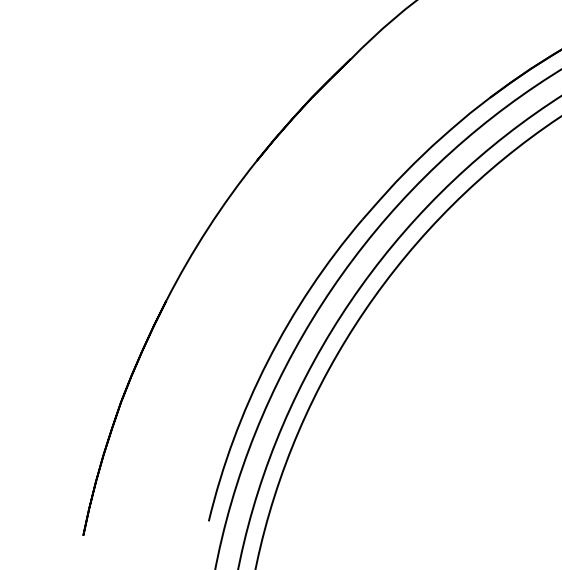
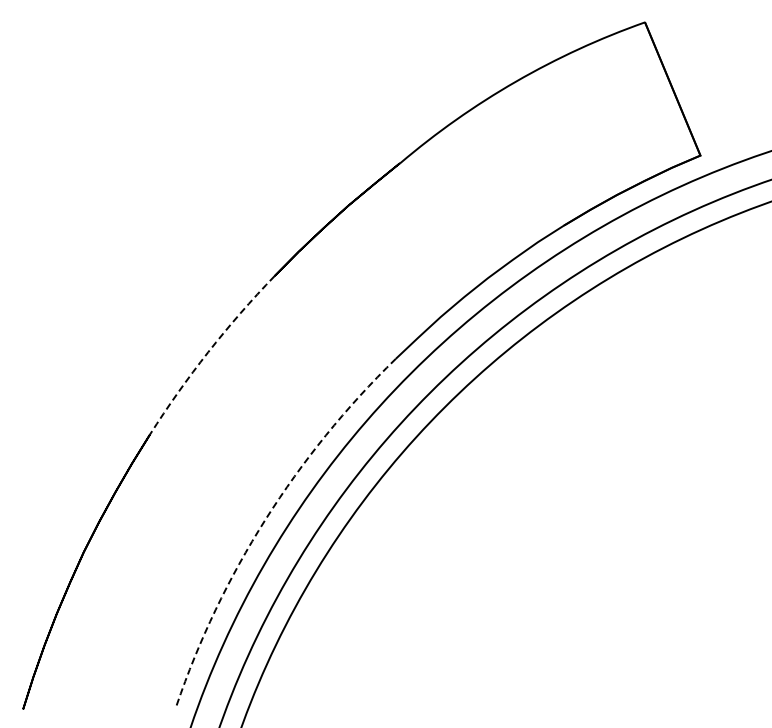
arc: (208, 228) -> (208, 352), solid -> dashed
arc: (267, 361) -> (265, 519), solid -> dashed

